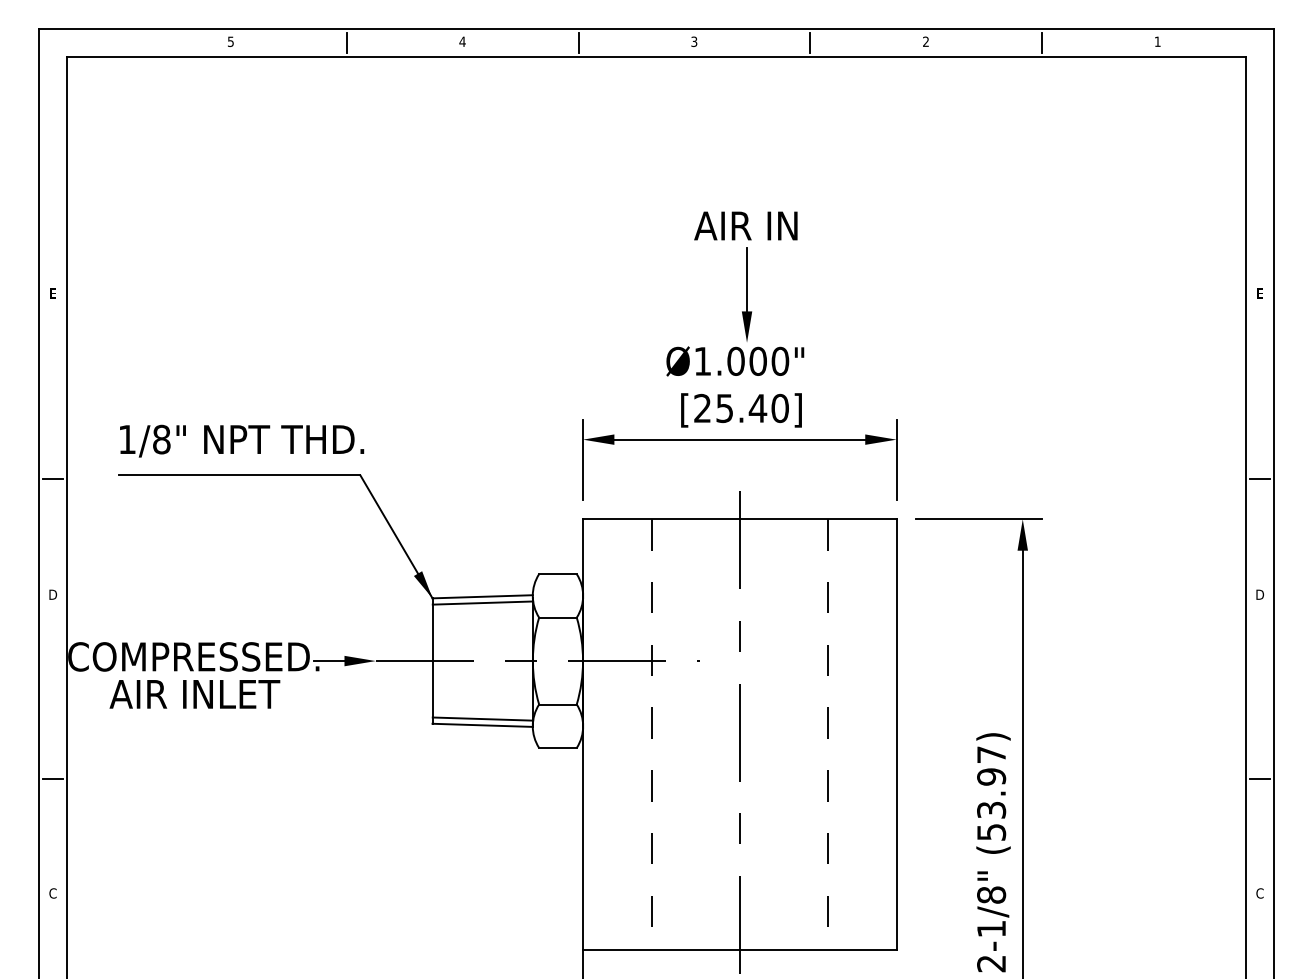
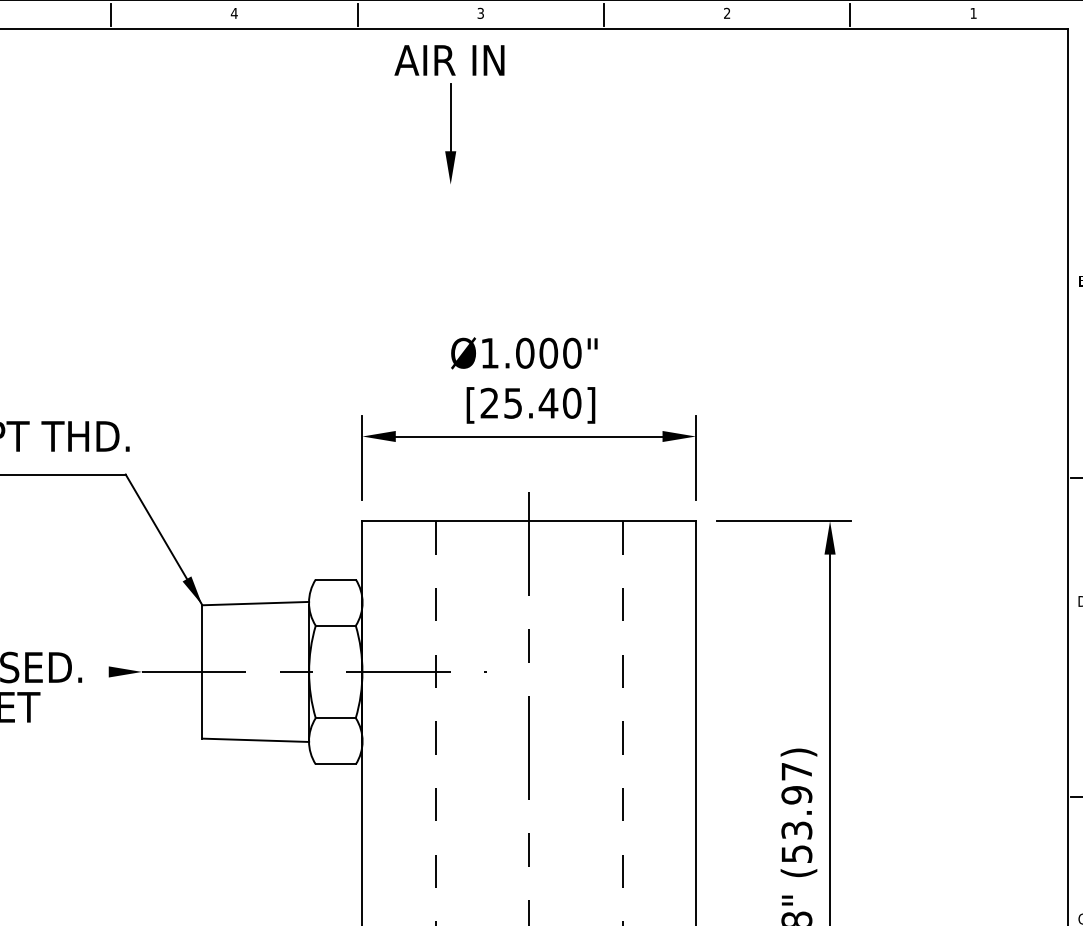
part: (745, 276) -> (449, 114), moved
line: (482, 602) -> (255, 609), removed
line: (328, 661) -> (91, 672), removed
line: (482, 718) -> (255, 733), removed

